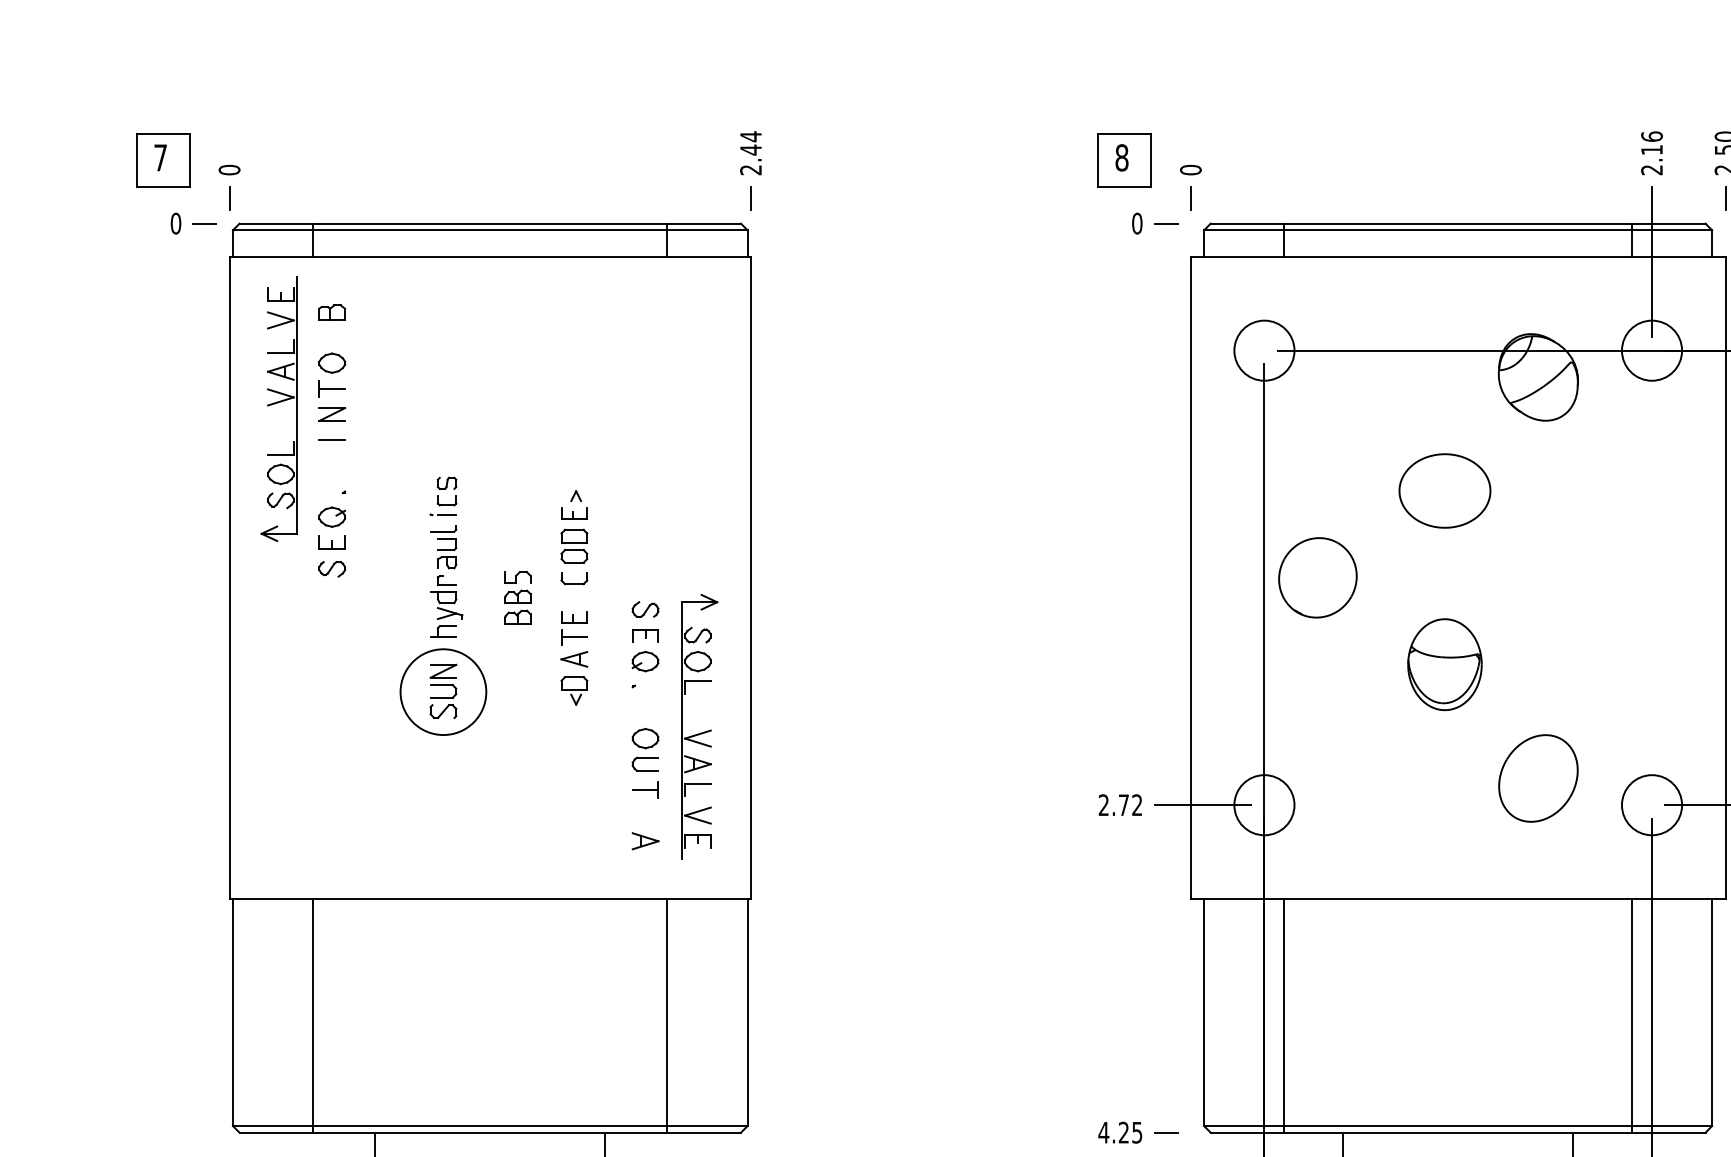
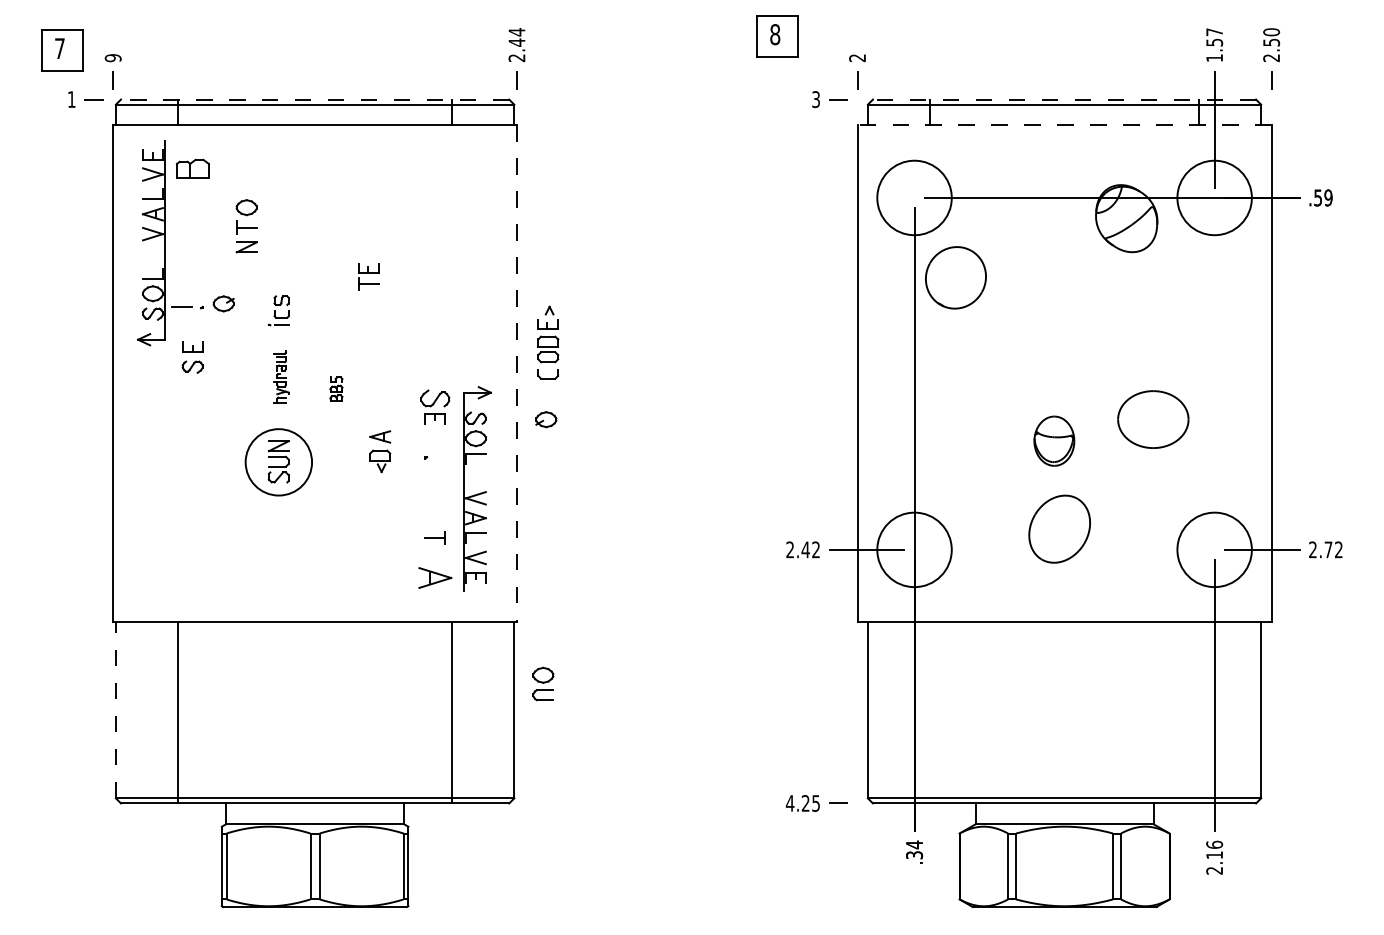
text: (1651, 153) -> (1214, 45), 2.16 -> 1.57
part: (1124, 160) -> (777, 36), moved
text: (229, 170) -> (113, 58), 0 -> 9
text: (1190, 170) -> (857, 58), 0 -> 2
text: (175, 223) -> (71, 99), 0 -> 1
line: (489, 223) -> (314, 99), solid -> dashed
text: (1137, 223) -> (816, 99), 0 -> 3
line: (1458, 223) -> (1064, 99), solid -> dashed
line: (1458, 257) -> (1064, 125), solid -> dashed
part: (331, 311) -> (192, 167), size x1.6
circle: (1264, 350) -> (914, 197), size x1.6
circle: (1651, 350) -> (1214, 197), size x1.6
part: (331, 387) -> (246, 226), moved
line: (331, 439) -> (181, 306), moved
part: (1445, 490) -> (1153, 419), moved
part: (331, 516) -> (223, 303), moved
part: (574, 537) -> (548, 342), moved
part: (1317, 577) -> (955, 277), moved
line: (751, 578) -> (517, 374), solid -> dashed
part: (446, 581) -> (281, 376), size x0.6
part: (517, 596) -> (336, 388), size x0.6
part: (645, 608) -> (435, 397), size x1.4
part: (573, 627) -> (368, 276), moved
part: (645, 661) -> (546, 419), moved
part: (1445, 665) -> (1054, 441), size x0.7
part: (645, 749) -> (543, 683), moved
part: (1538, 777) -> (1059, 528), moved
text: (1123, 804) -> (805, 549), 2.72 -> 2.42
circle: (1264, 804) -> (914, 549), size x1.6
circle: (1651, 804) -> (1214, 549), size x1.6
part: (645, 840) -> (435, 577), size x1.6
line: (232, 1011) -> (115, 709), solid -> dashed
line: (1283, 1015) -> (929, 712), removed
line: (1632, 1015) -> (1199, 712), removed

